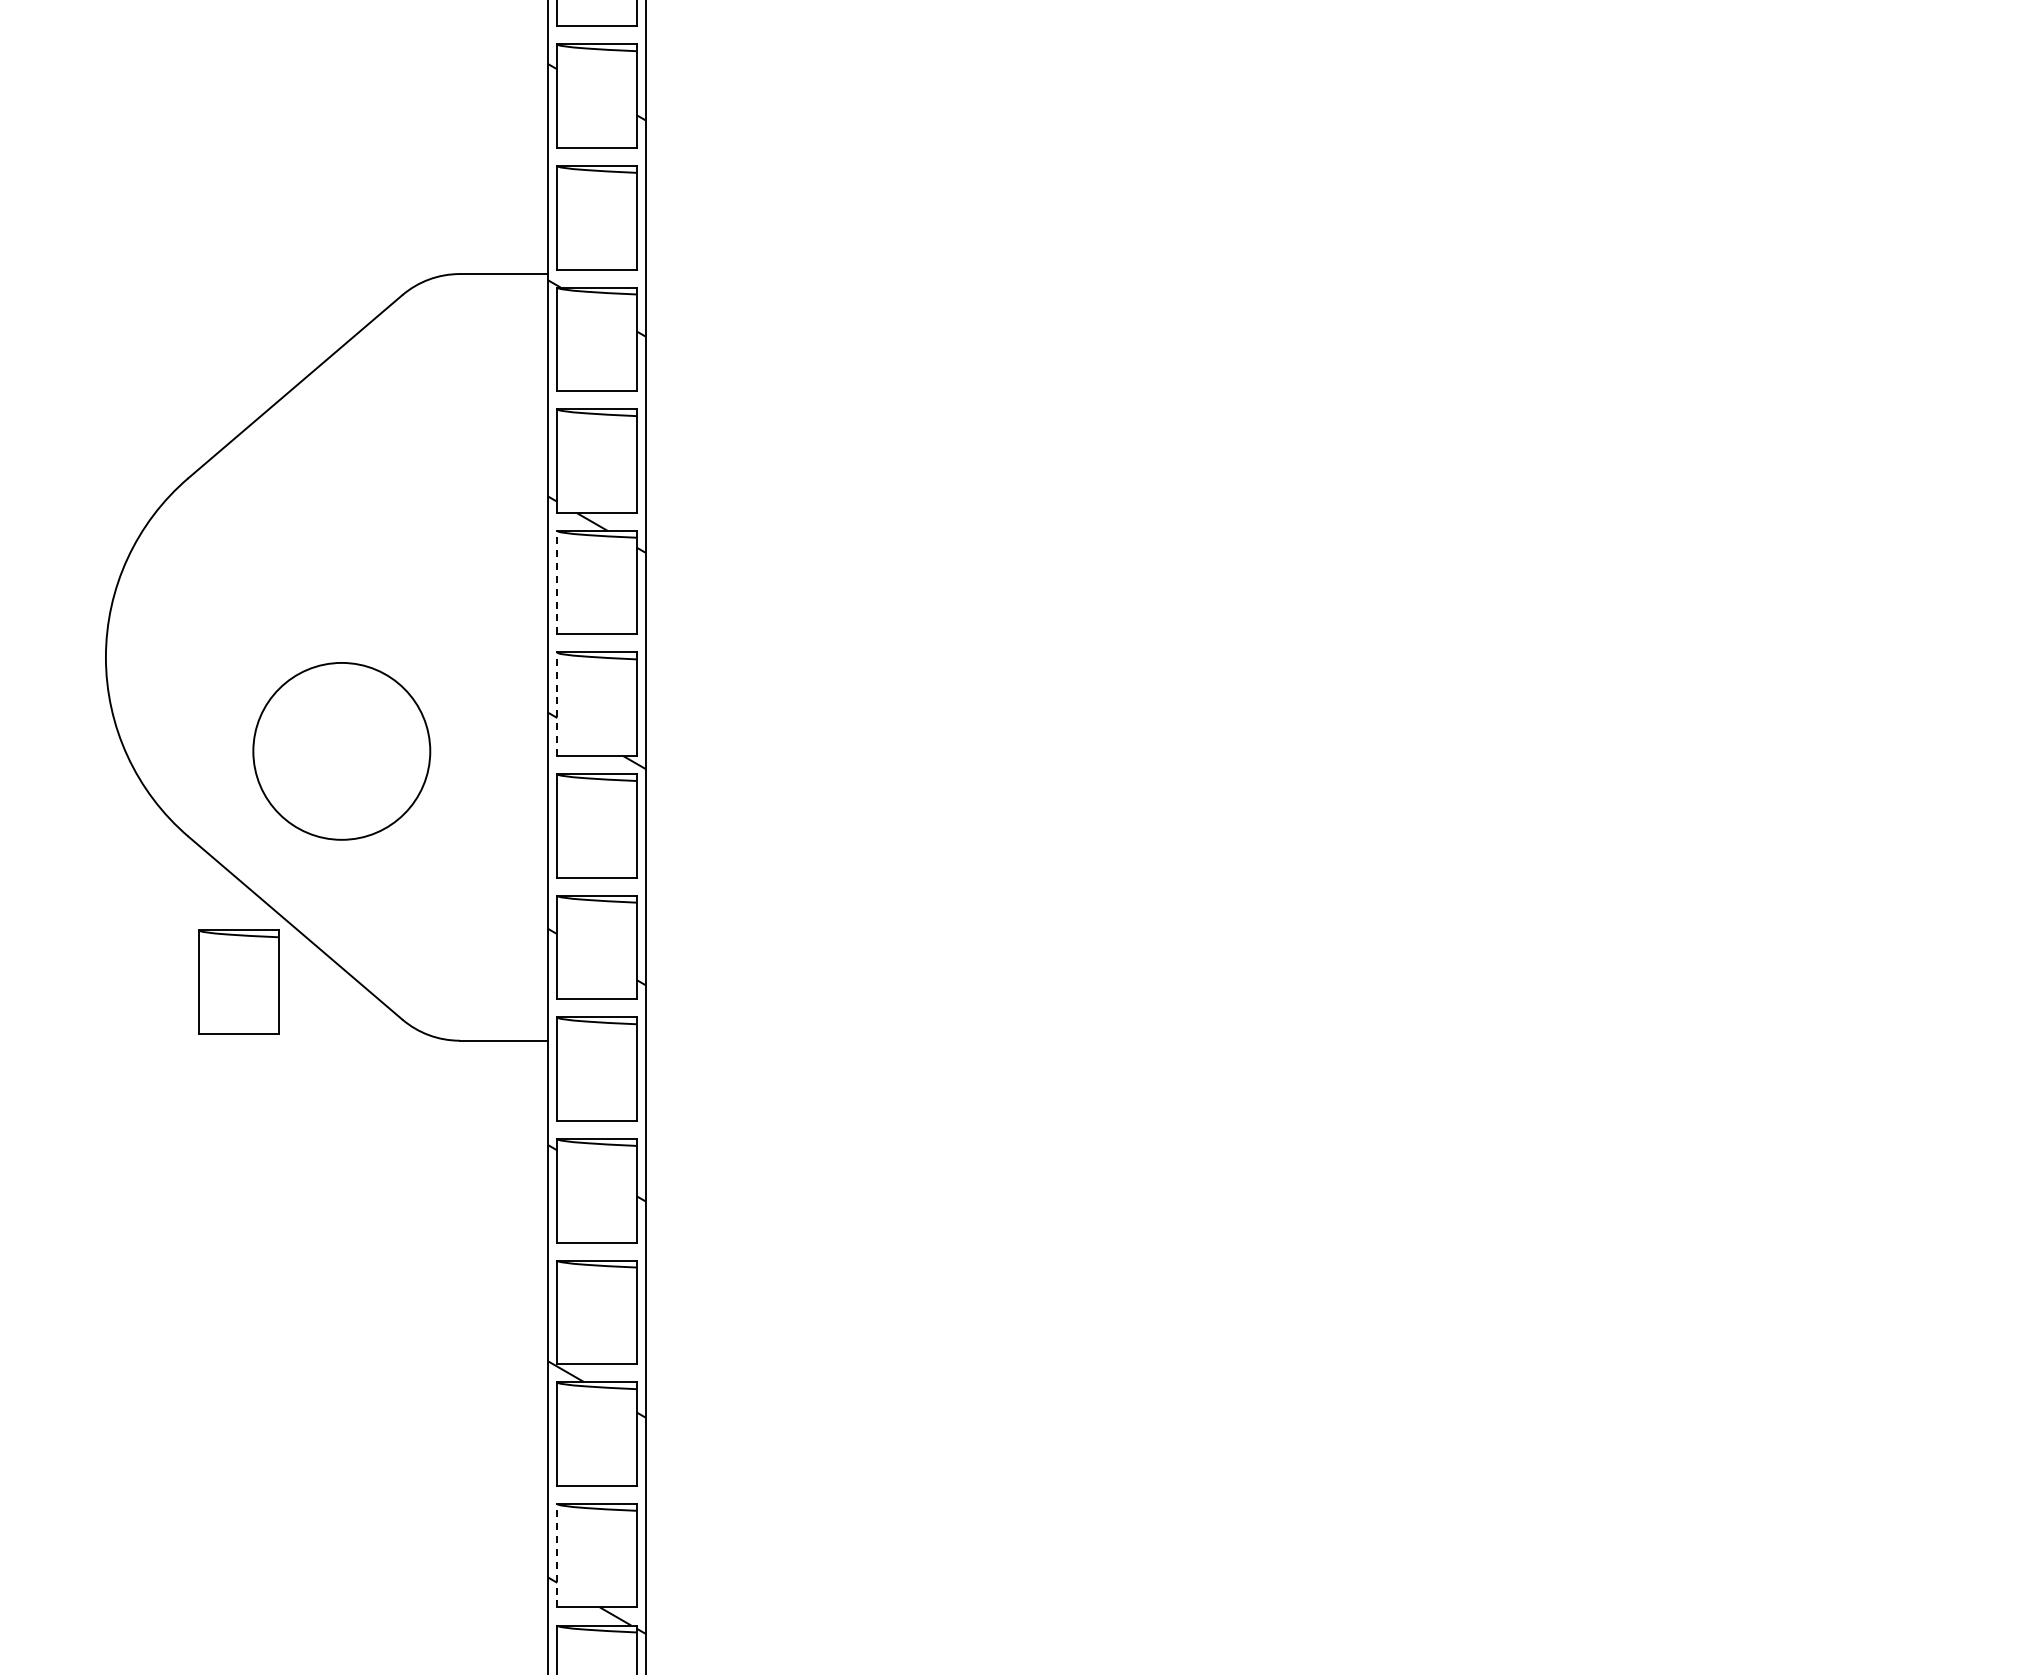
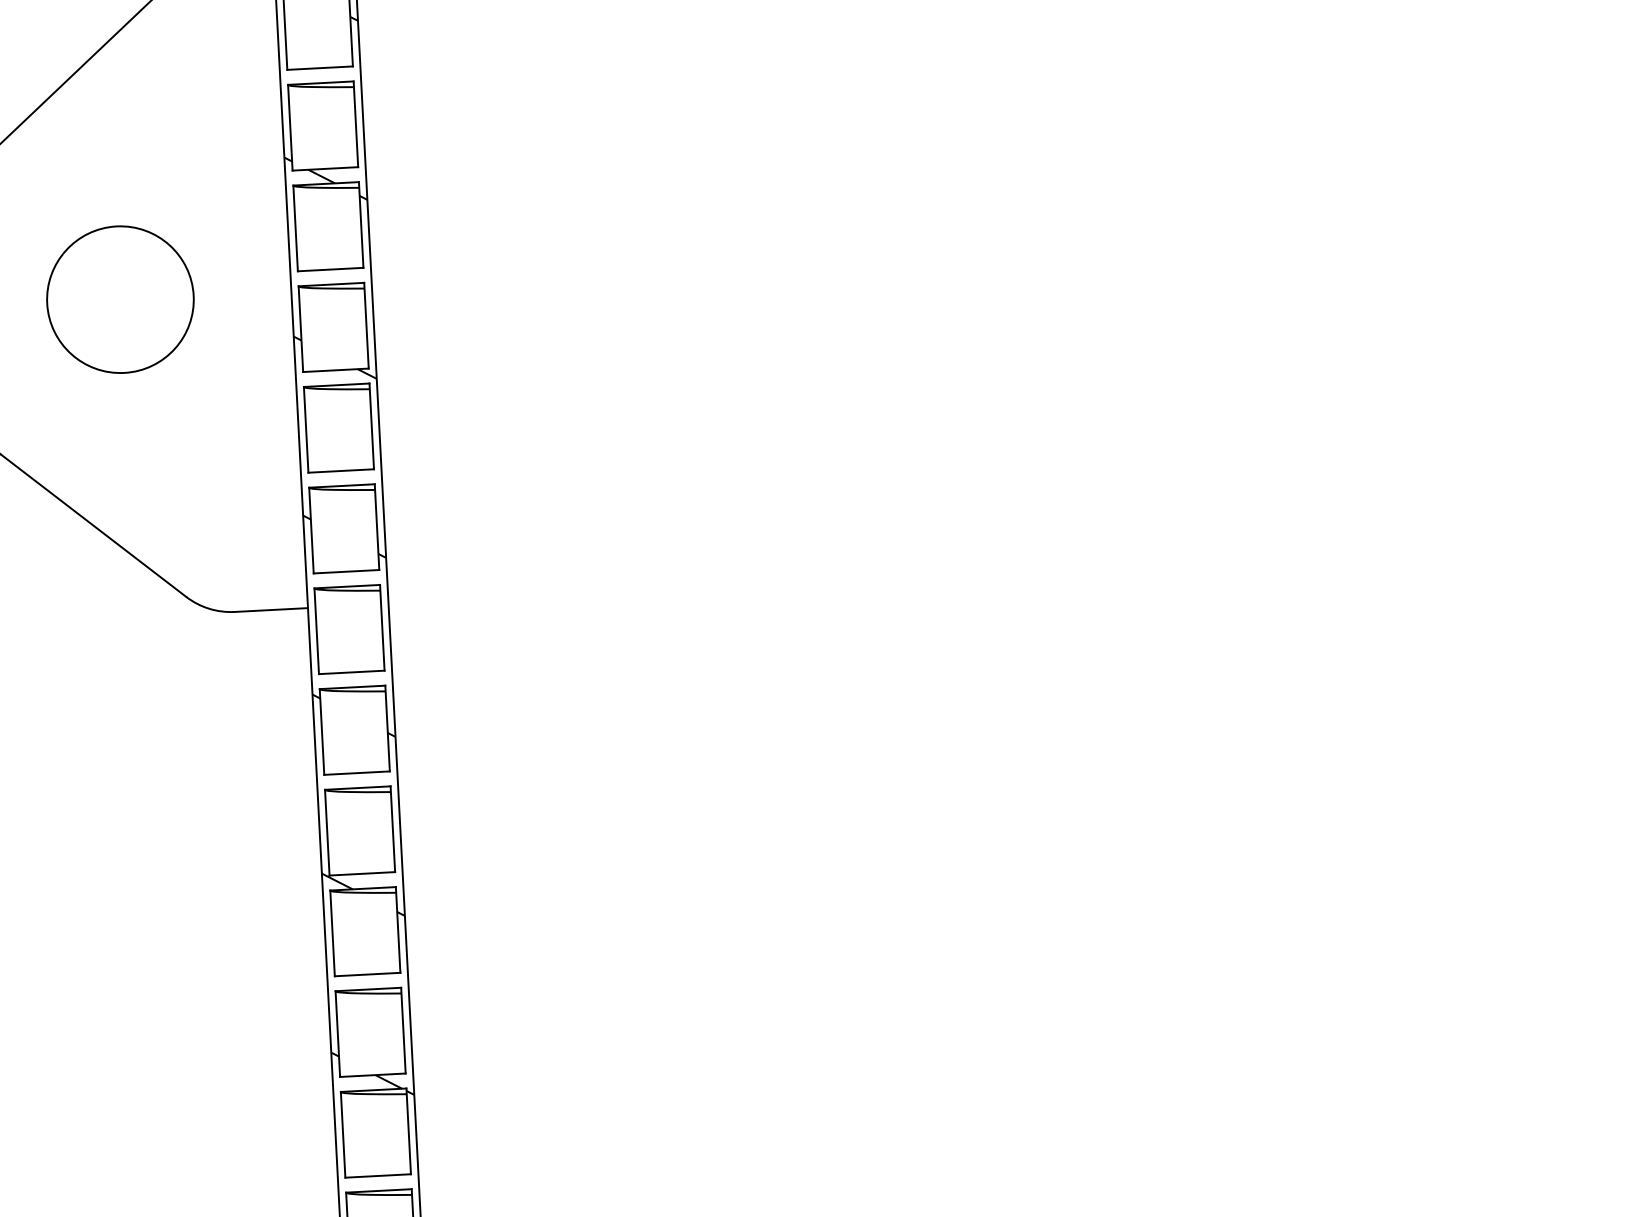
line: (557, 582) -> (295, 228), dashed -> solid
line: (557, 704) -> (301, 329), dashed -> solid
circle: (341, 751) -> (120, 299), moved
part: (238, 981) -> (48, 572), removed
line: (557, 1555) -> (338, 1033), dashed -> solid

